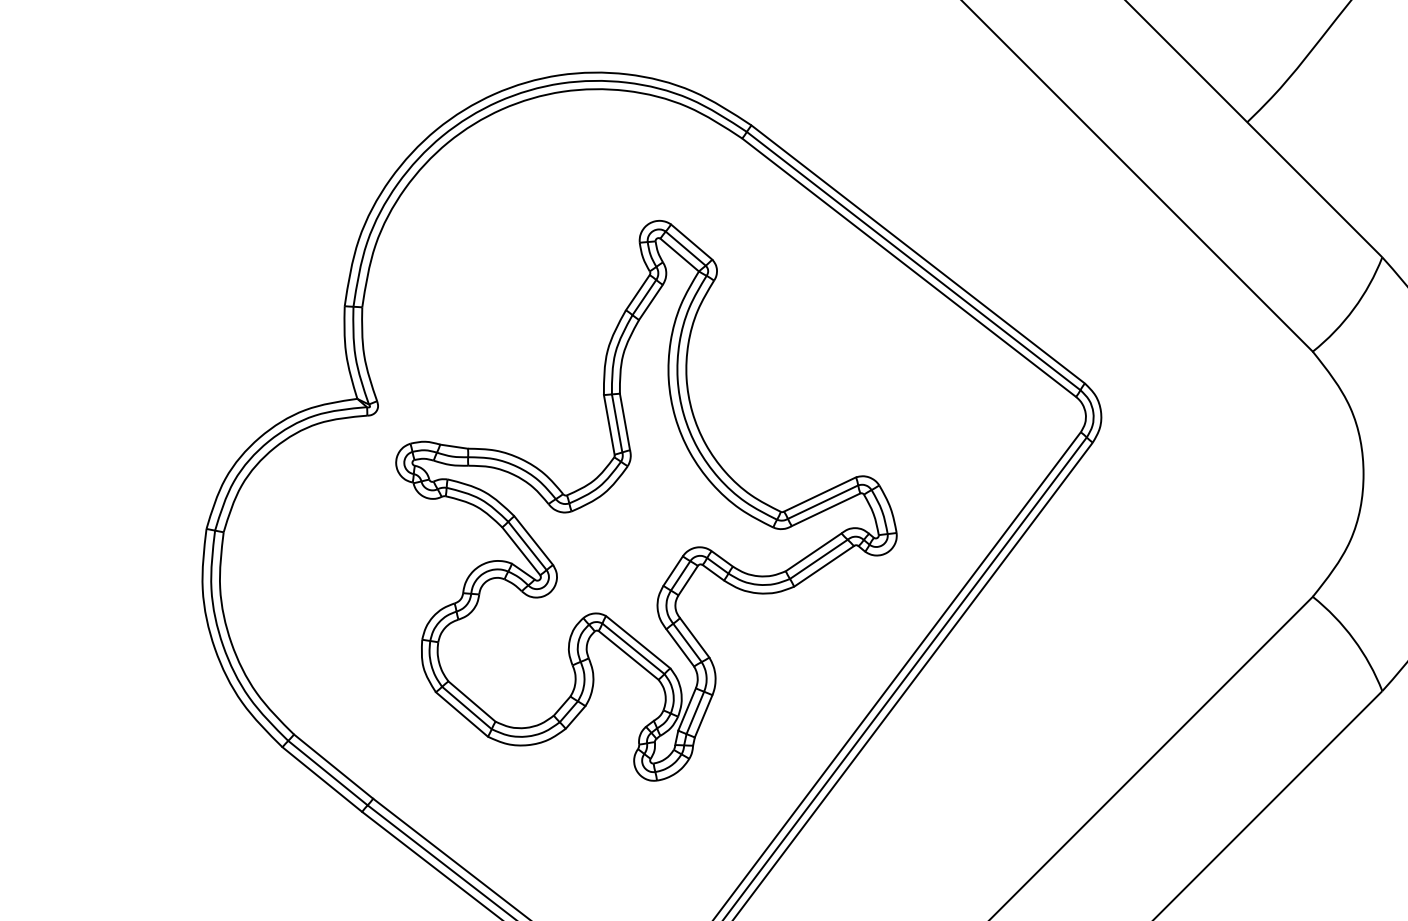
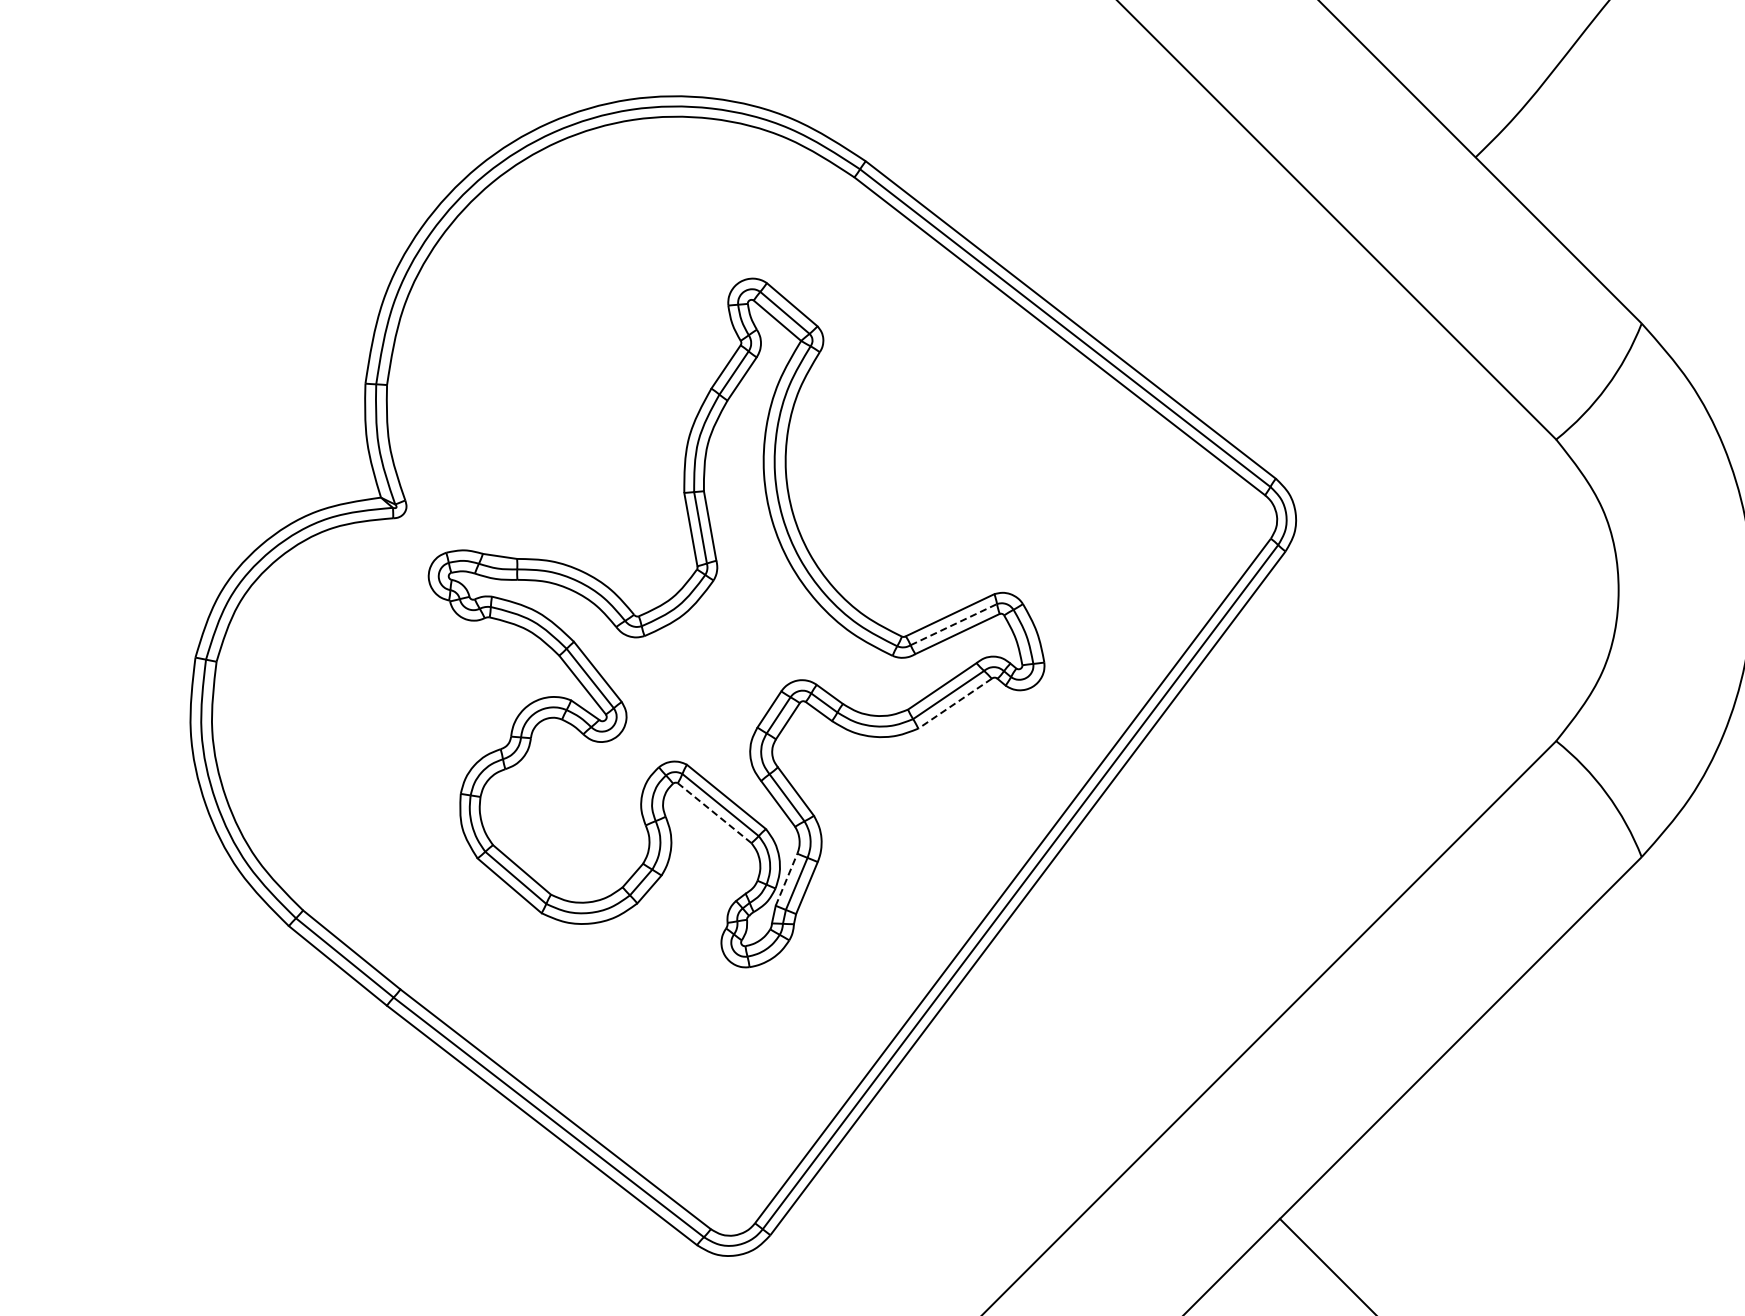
line: (822, 502) -> (953, 624), solid -> dashed
line: (823, 566) -> (954, 703), solid -> dashed
line: (628, 654) -> (714, 812), solid -> dashed
line: (687, 709) -> (786, 879), solid -> dashed

